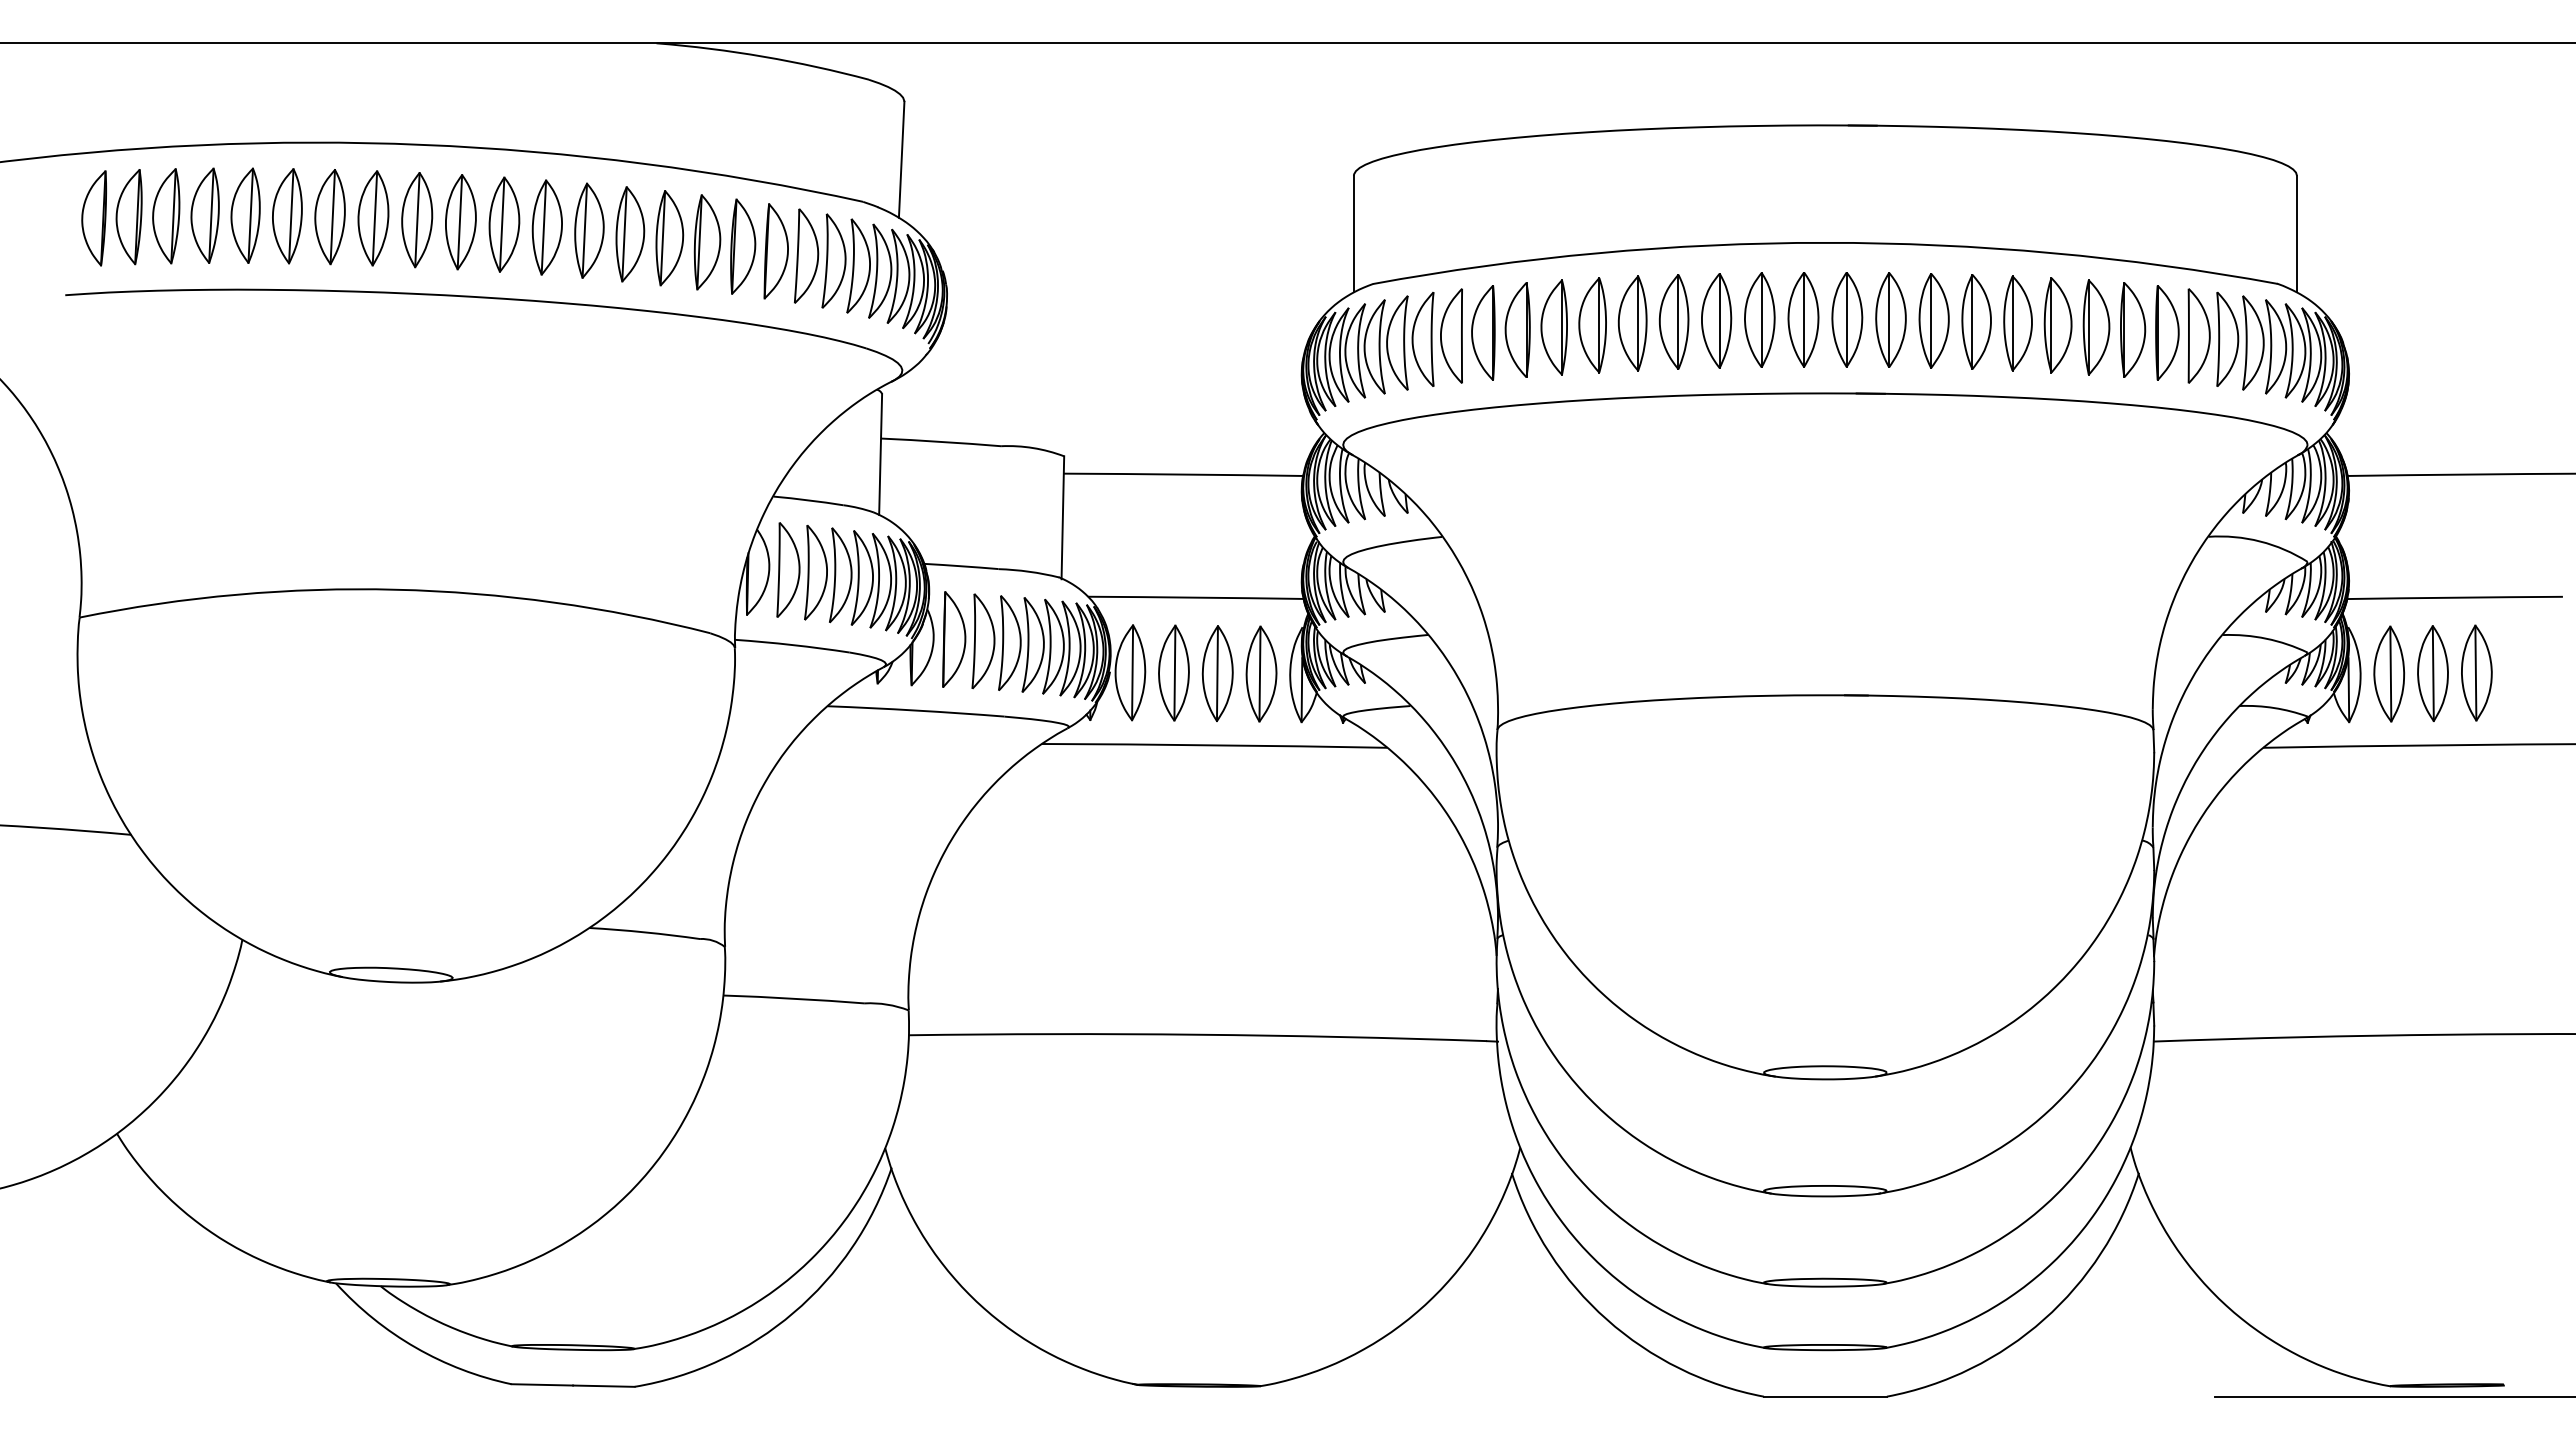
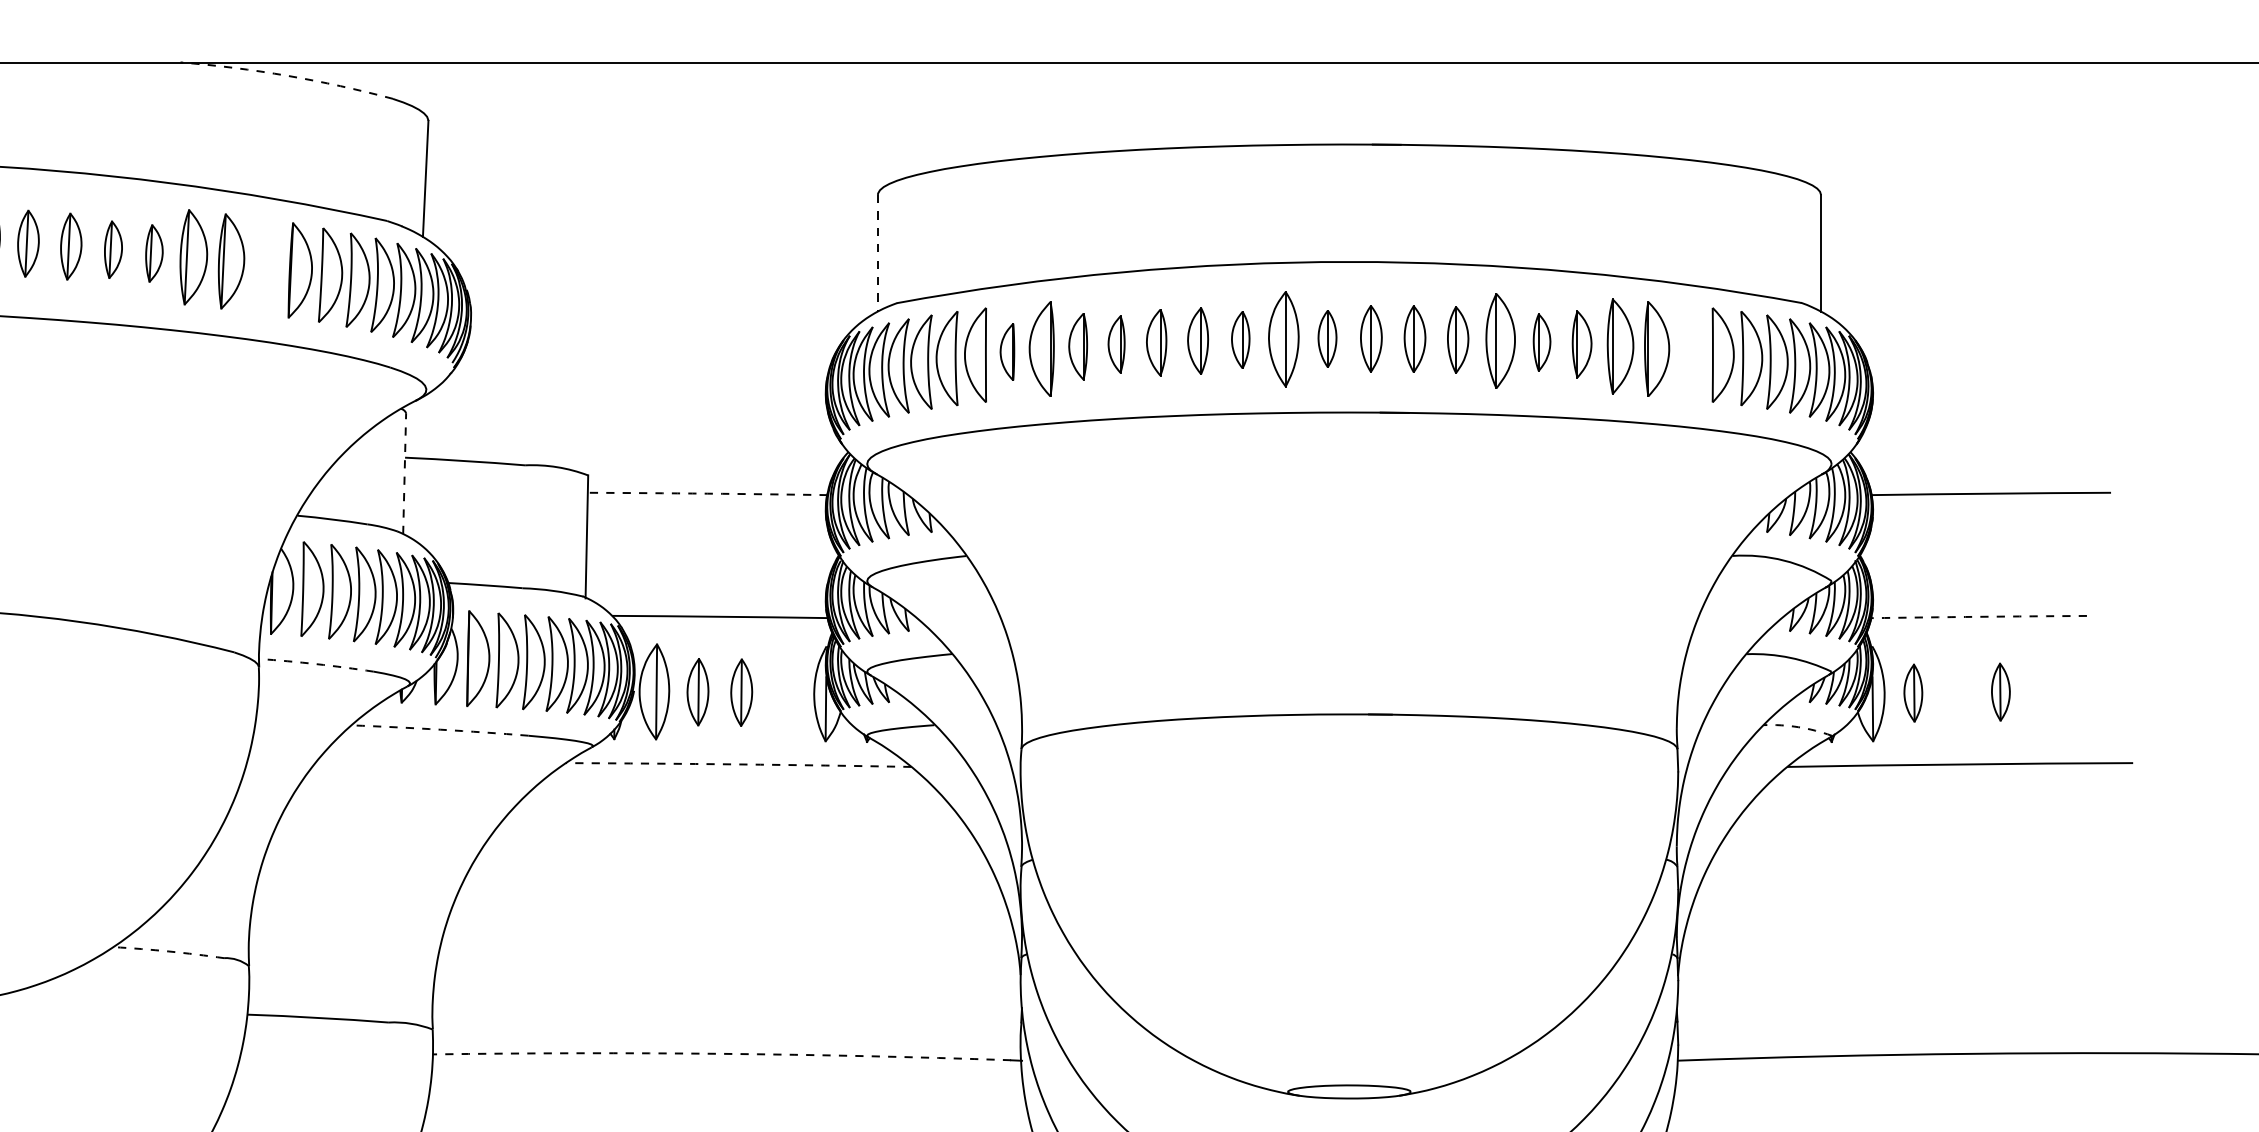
arc: (763, 56) -> (287, 75), solid -> dashed
part: (504, 224) -> (28, 243), size x0.7
part: (546, 227) -> (70, 246), size x0.7
part: (589, 230) -> (113, 249), size x0.6
part: (630, 234) -> (154, 253), size x0.6
line: (1353, 234) -> (877, 253), solid -> dashed
part: (743, 246) -> (267, 265), removed
part: (1803, 319) -> (1327, 338), size x0.6
part: (1847, 319) -> (1371, 338), size x0.7
part: (1890, 319) -> (1414, 338), size x0.7
part: (1716, 320) -> (1240, 339), size x0.6
part: (1933, 320) -> (1457, 339), size x0.7
part: (1673, 321) -> (1197, 340), size x0.7
part: (1632, 323) -> (1156, 342), size x0.7
part: (2017, 323) -> (1541, 342), size x0.6
part: (1592, 325) -> (1116, 344), size x0.6
part: (2057, 325) -> (1581, 344), size x0.7
part: (1553, 327) -> (1077, 346), size x0.7
part: (1483, 332) -> (1007, 351), size x0.6
part: (2167, 332) -> (1691, 351), removed
line: (880, 453) -> (404, 472), solid -> dashed
arc: (1183, 474) -> (707, 493), solid -> dashed
arc: (2454, 597) -> (1978, 616), solid -> dashed
arc: (792, 645) -> (316, 664), solid -> dashed
part: (1173, 672) -> (697, 691), size x0.7
part: (2476, 672) -> (2000, 691), size x0.6
part: (1217, 673) -> (741, 692), size x0.7
part: (1261, 673) -> (785, 692), removed
part: (2389, 673) -> (1913, 692), size x0.6
part: (2432, 673) -> (1956, 692), removed
arc: (2274, 708) -> (1798, 727), solid -> dashed
arc: (916, 710) -> (440, 729), solid -> dashed
arc: (1214, 745) -> (738, 764), solid -> dashed
arc: (644, 932) -> (168, 951), solid -> dashed
arc: (1197, 1034) -> (721, 1053), solid -> dashed

